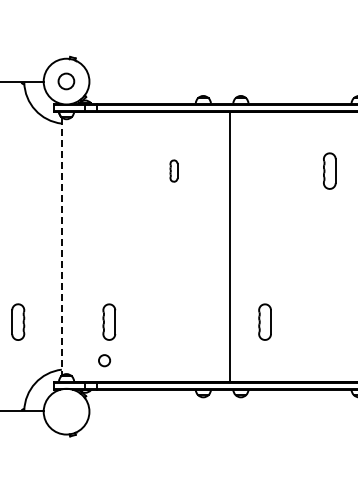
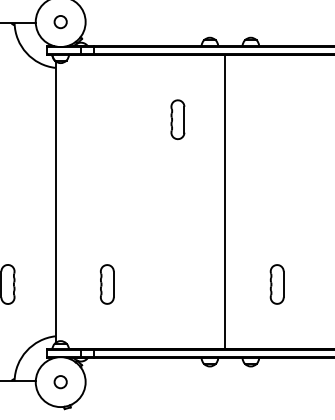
circle: (66, 81) -> (60, 21), size x0.71
part: (173, 170) -> (177, 119), size x1.67
line: (229, 246) -> (225, 201), moved
line: (61, 247) -> (55, 203), dashed -> solid
circle: (104, 360) -> (60, 381), moved

